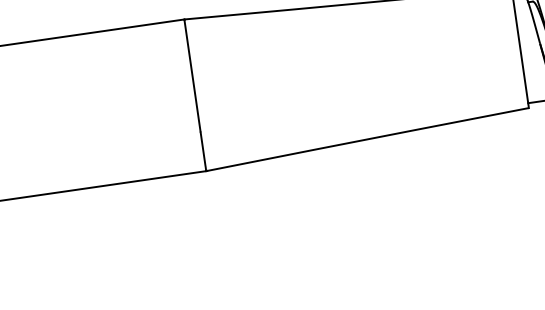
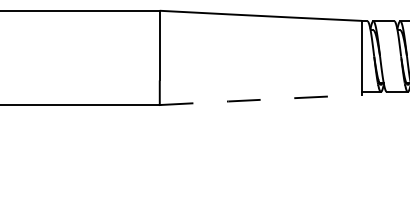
line: (368, 138) -> (261, 99), solid -> dashed

